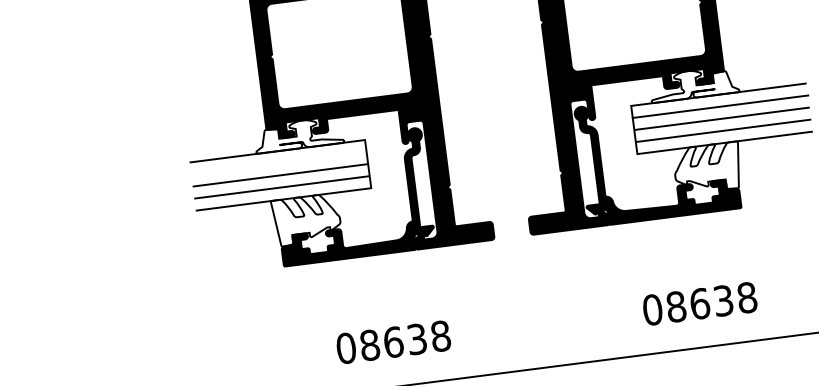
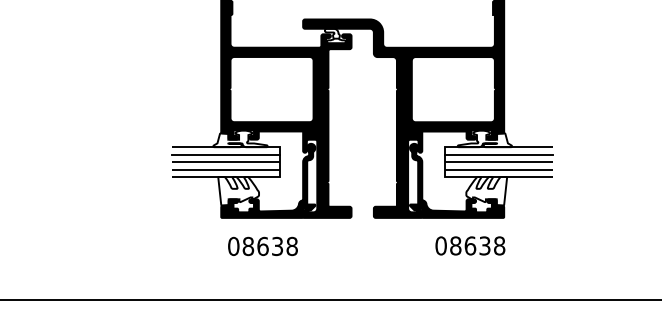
line: (277, 163) -> (225, 154), added
text: (700, 303) -> (470, 245), moved
text: (392, 342) -> (262, 246), moved

